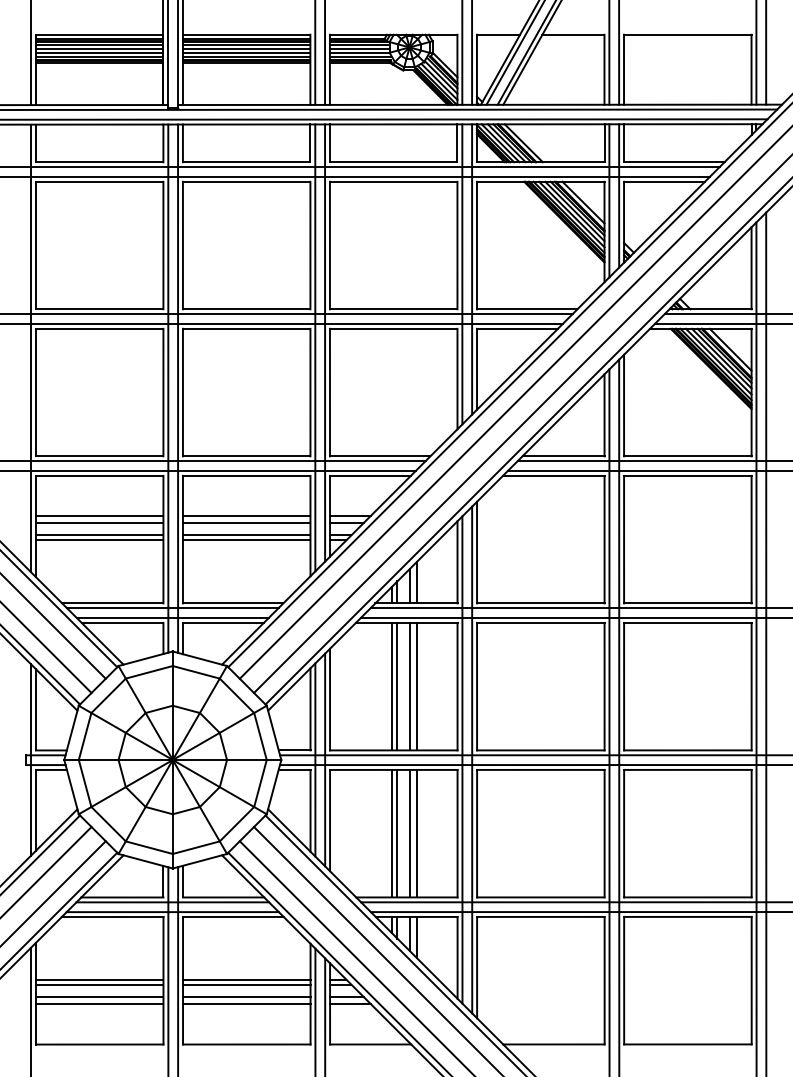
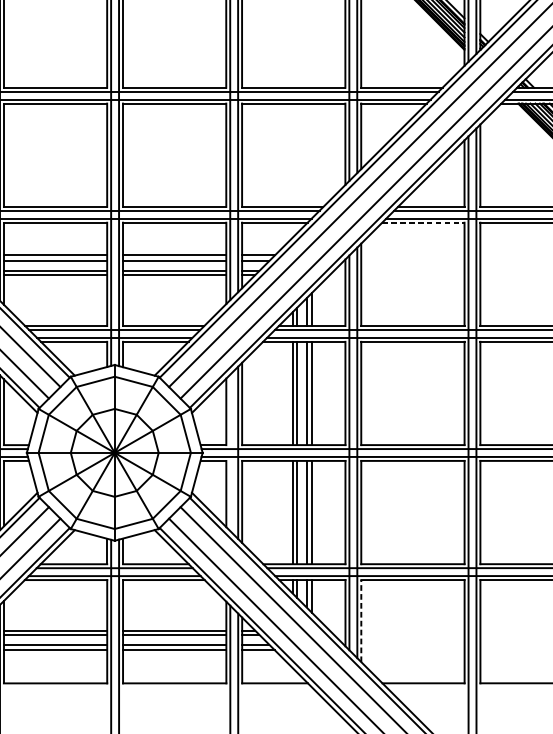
line: (553, 475) -> (423, 222), solid -> dashed
line: (315, 759) -> (230, 452), removed
line: (477, 967) -> (361, 620), solid -> dashed

